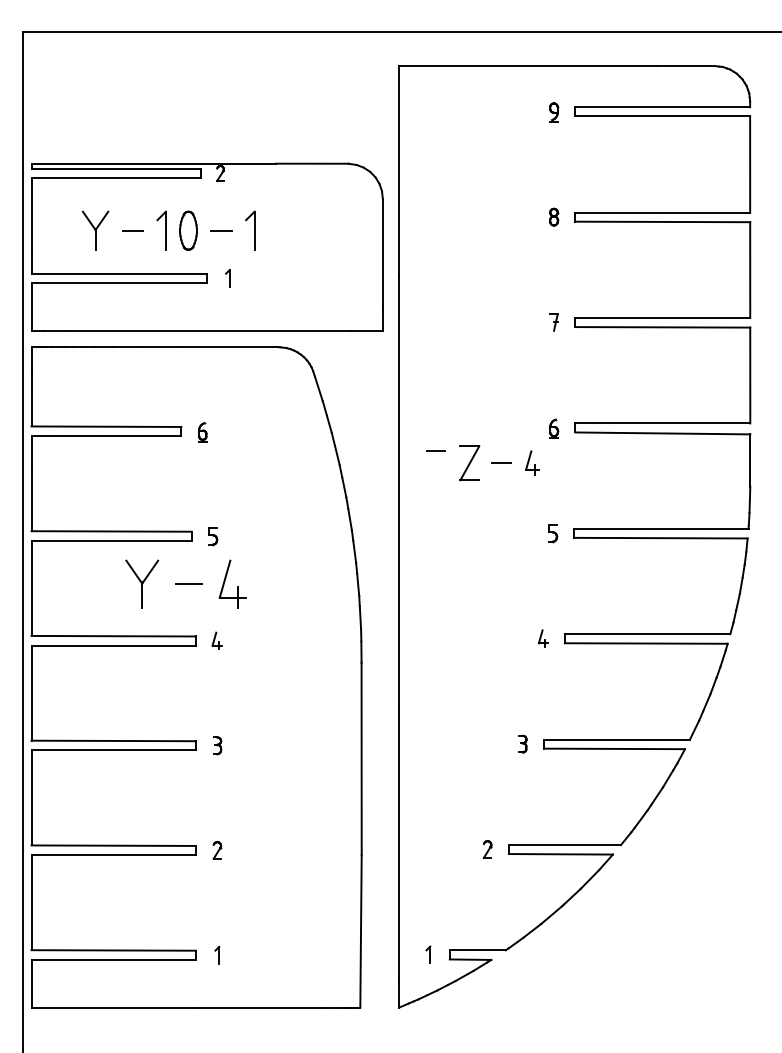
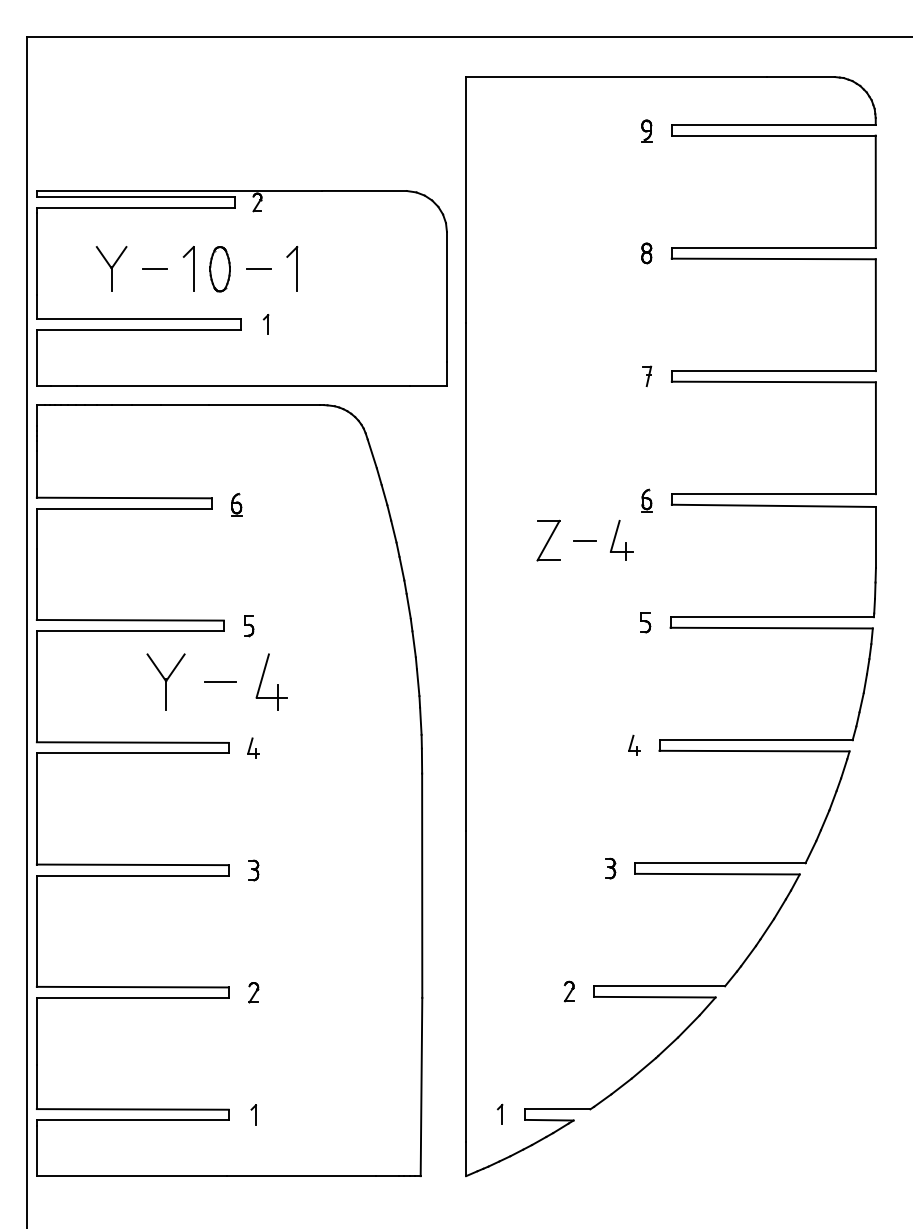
line: (435, 451) -> (508, 526), removed
part: (532, 463) -> (621, 540), size x1.43

